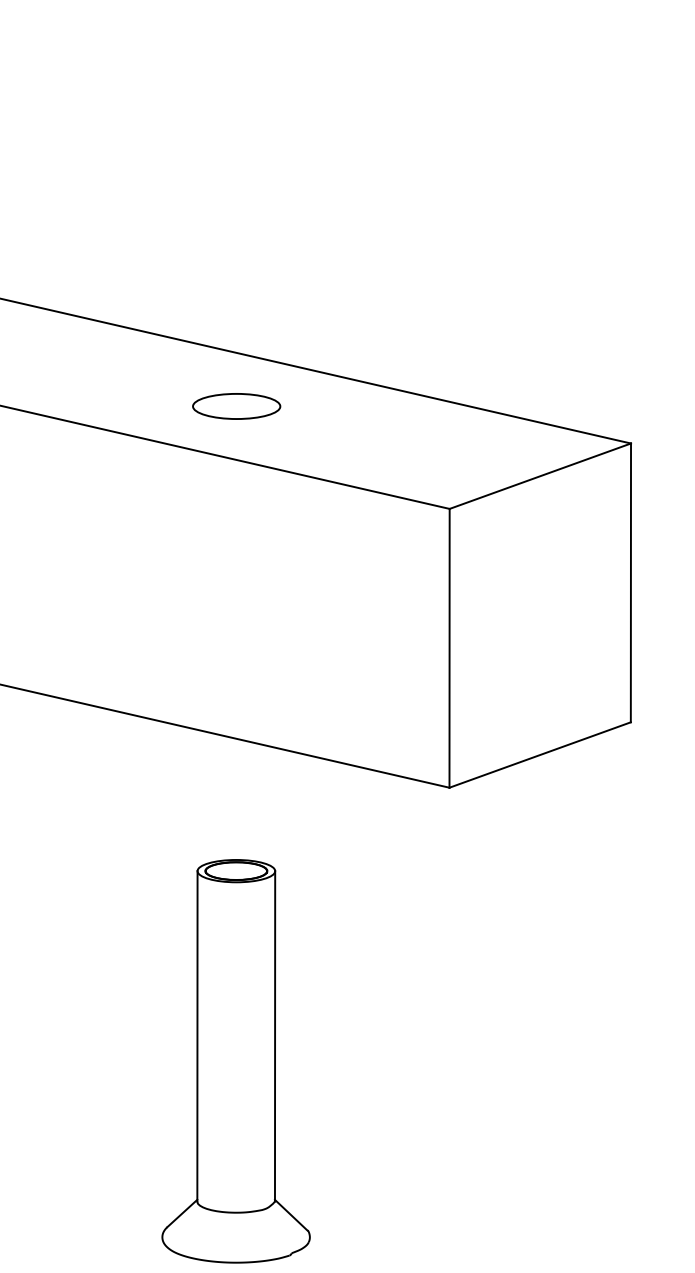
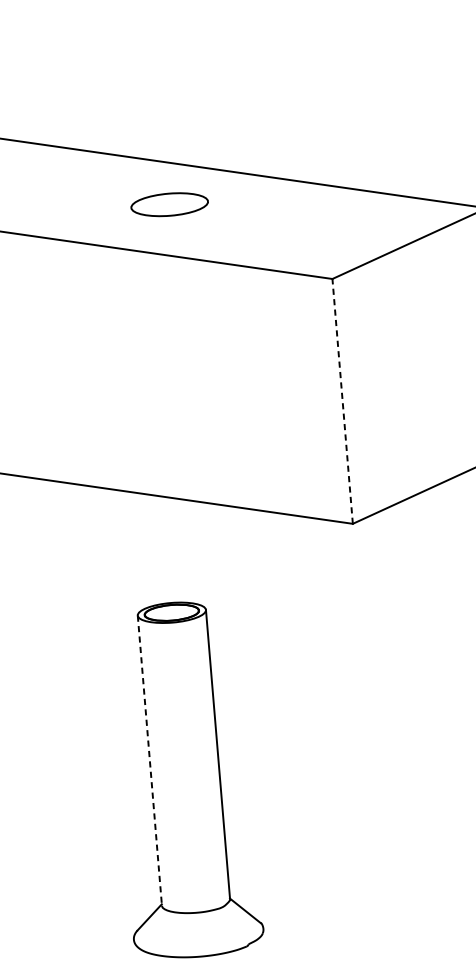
part: (236, 406) -> (169, 204), moved
line: (449, 647) -> (342, 400), solid -> dashed
line: (197, 1036) -> (149, 760), solid -> dashed

